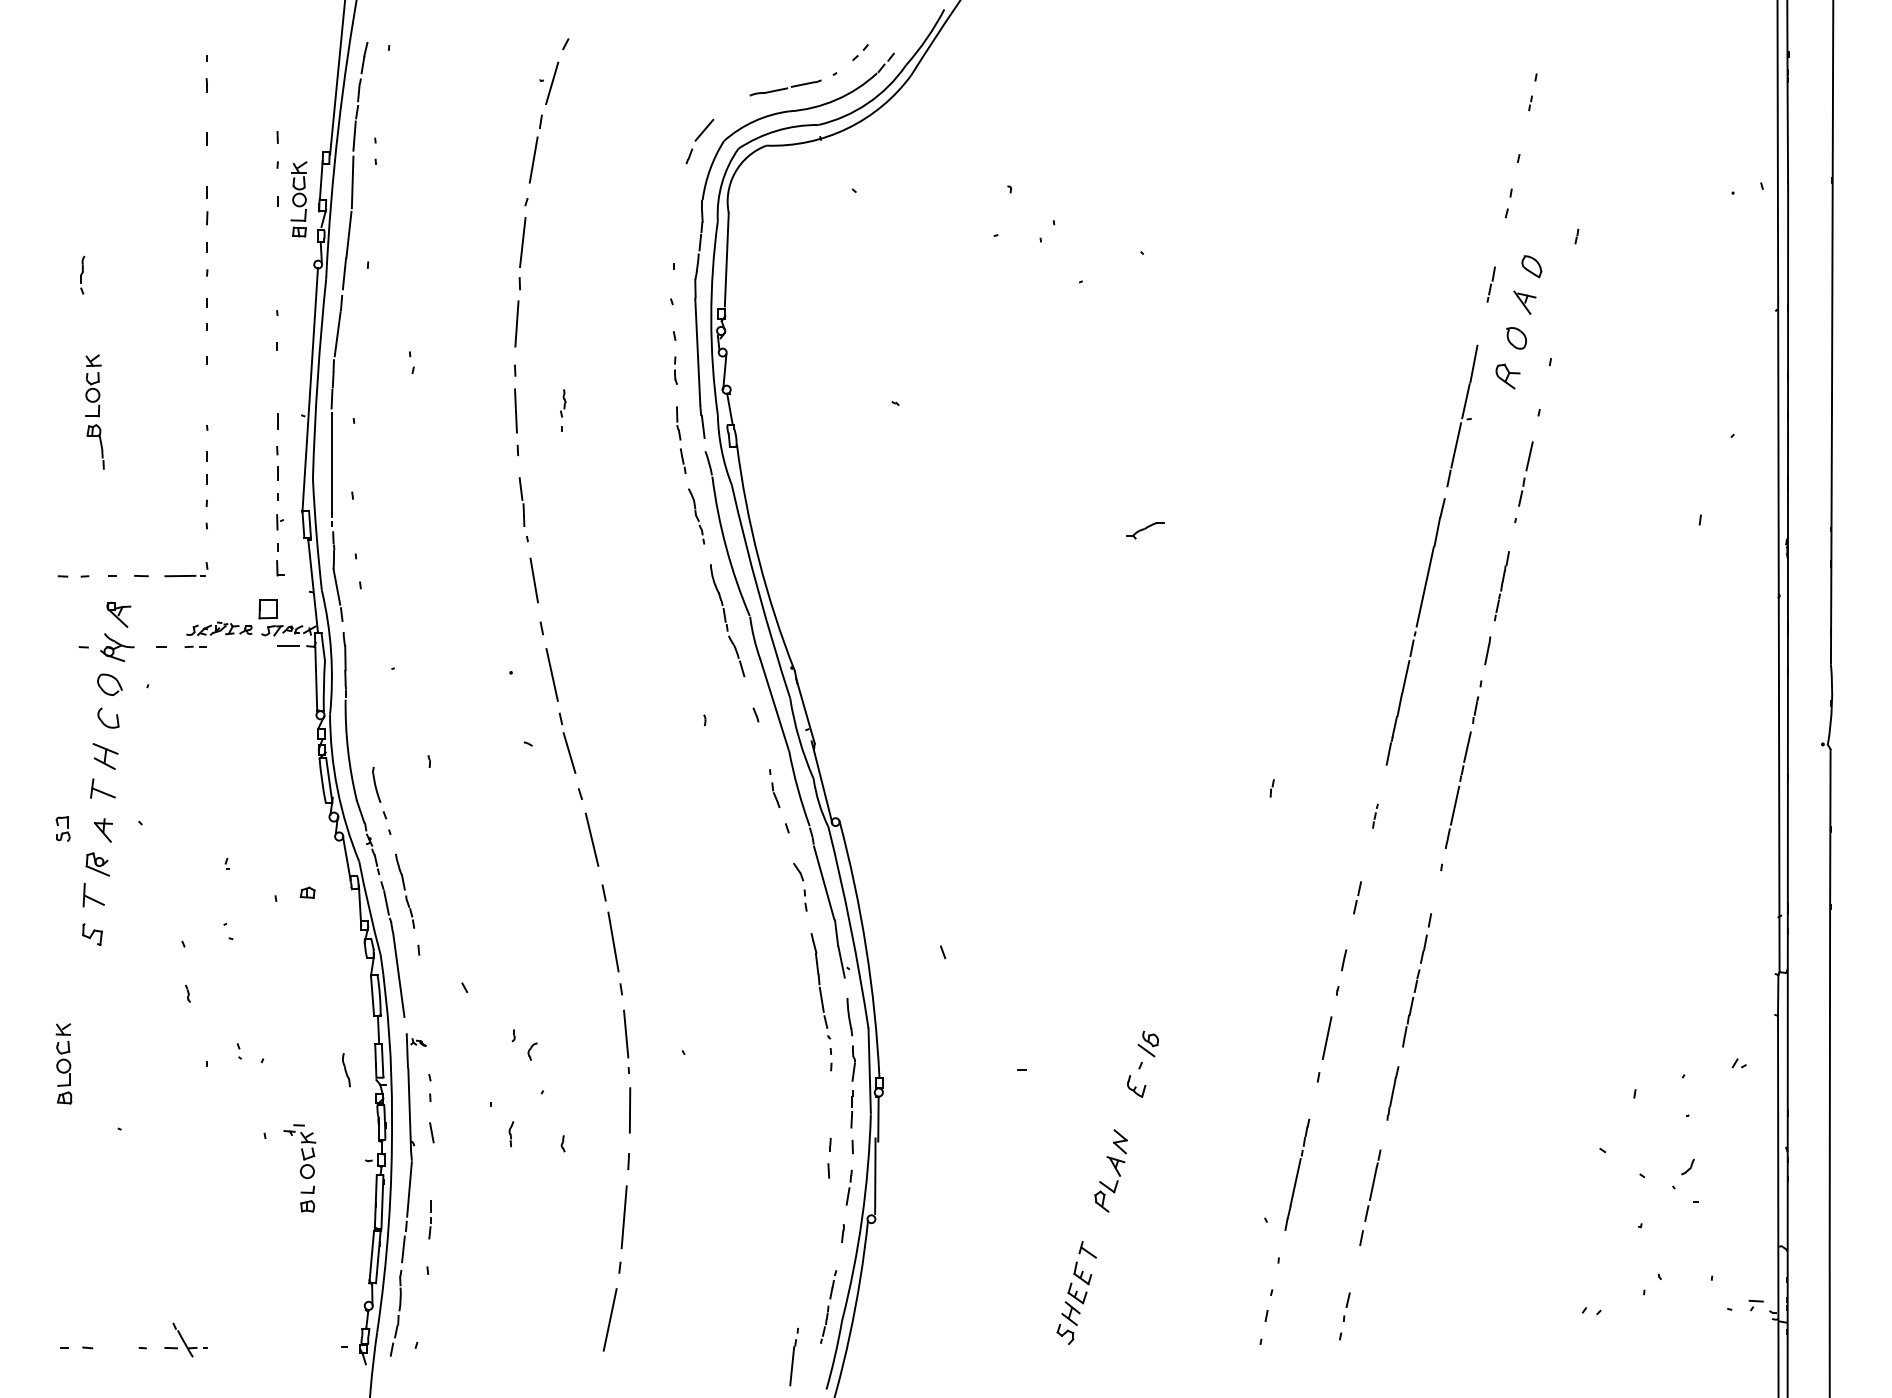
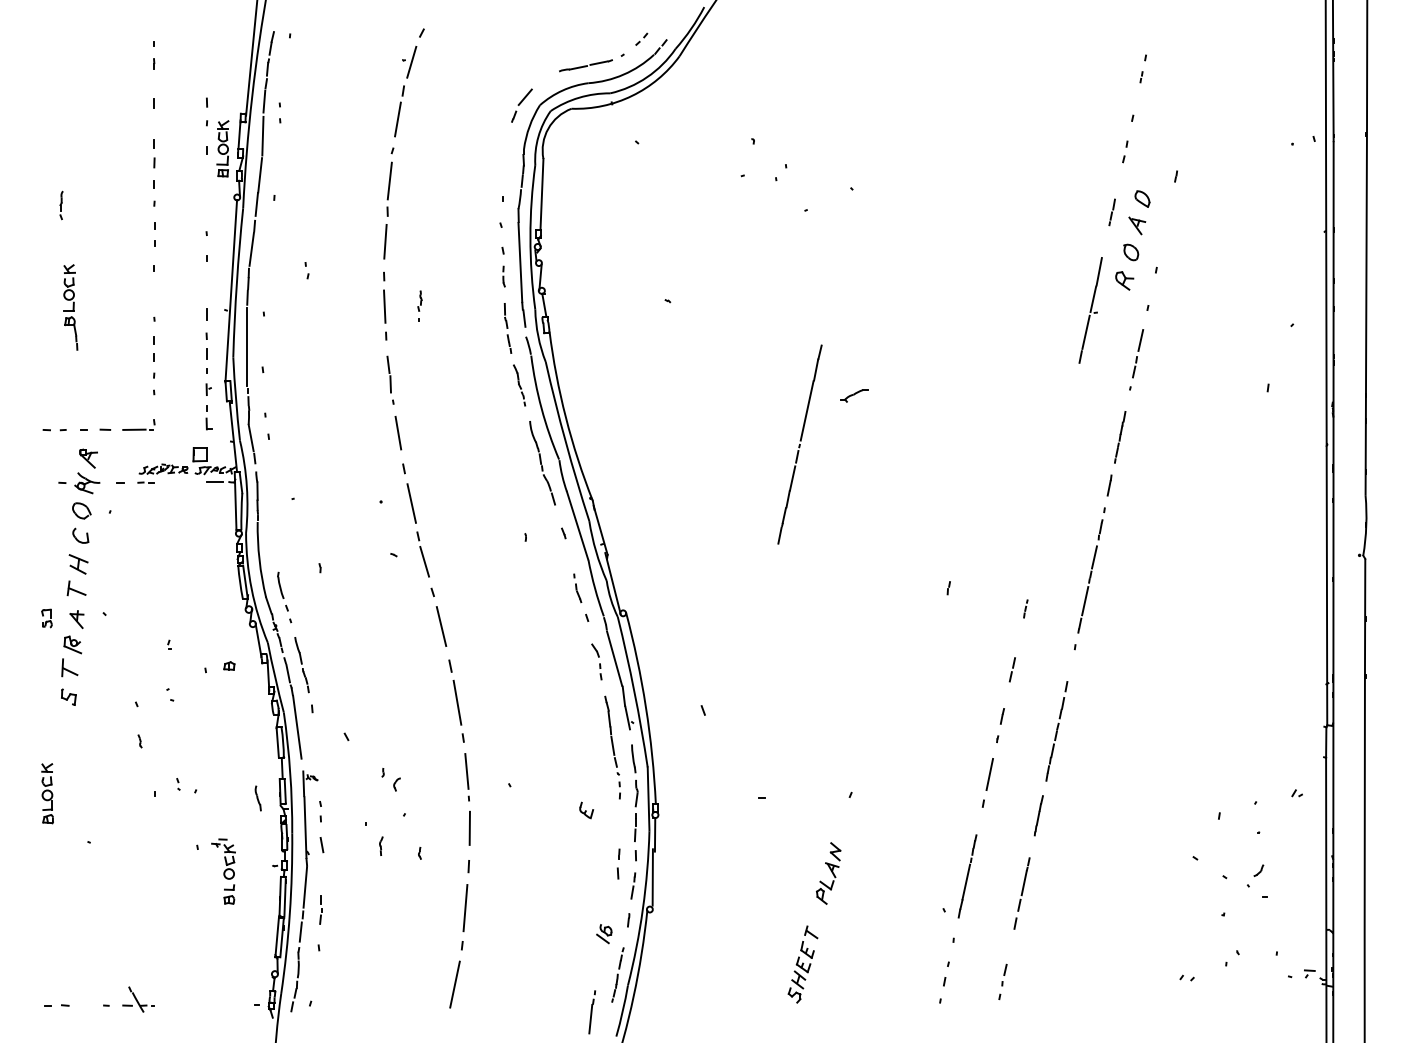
line: (1415, 631) -> (799, 444), moved
part: (1147, 1043) -> (603, 933), moved
part: (1136, 1086) -> (586, 810), moved

